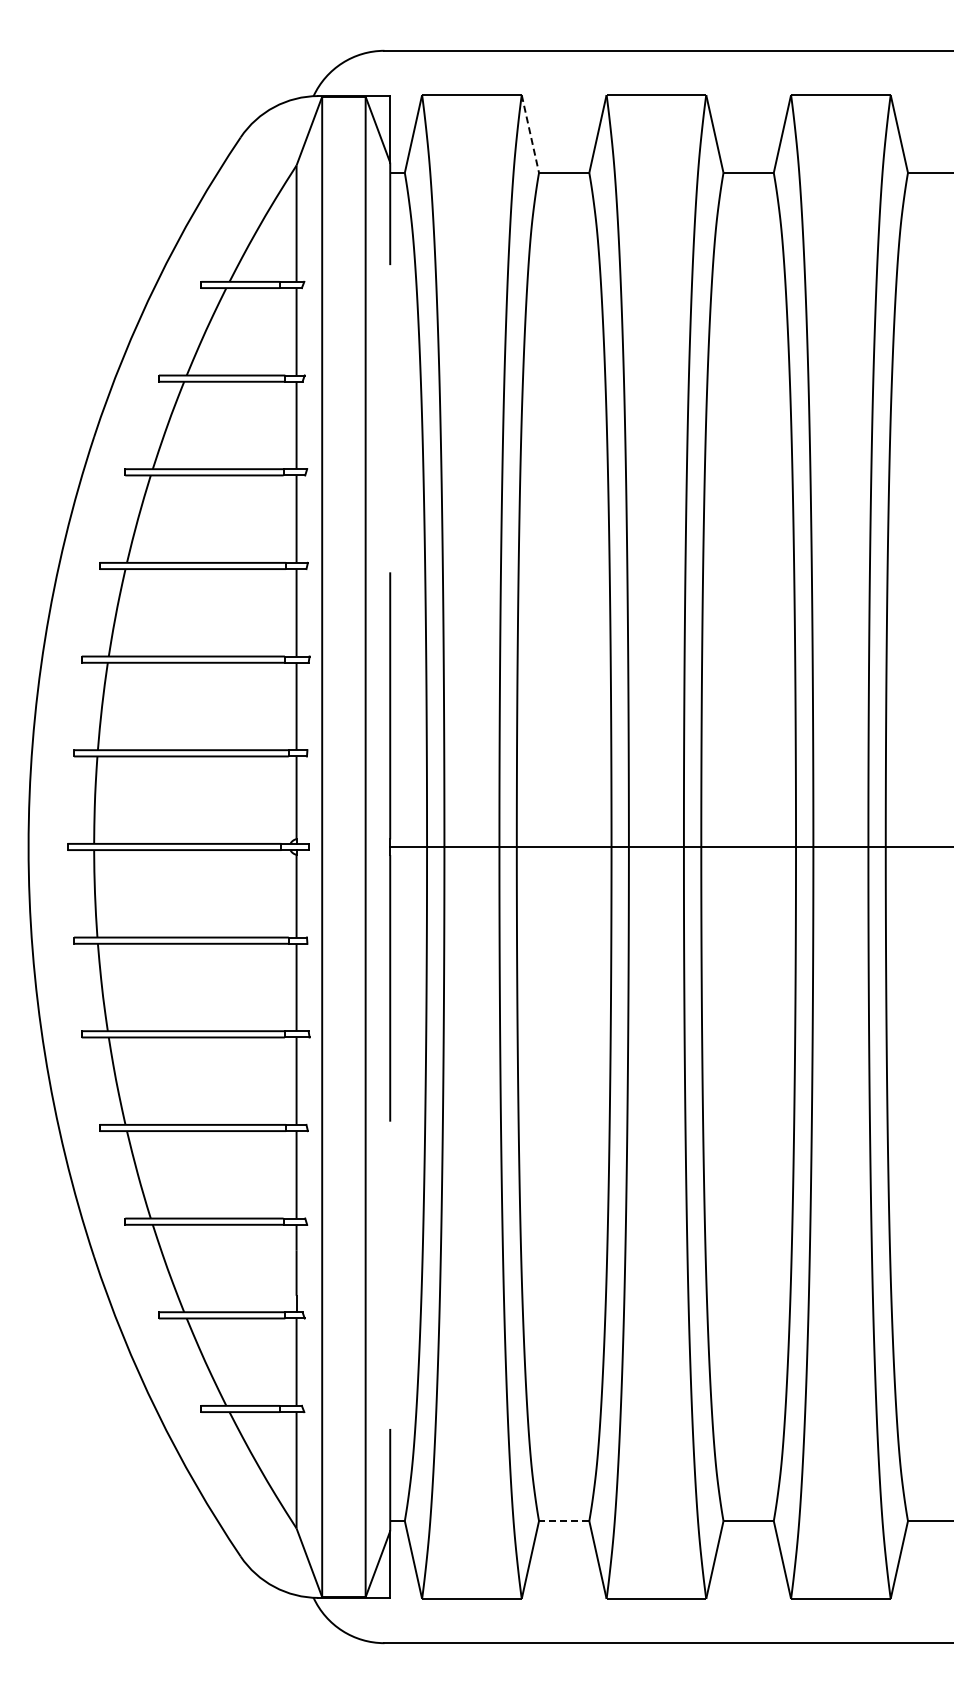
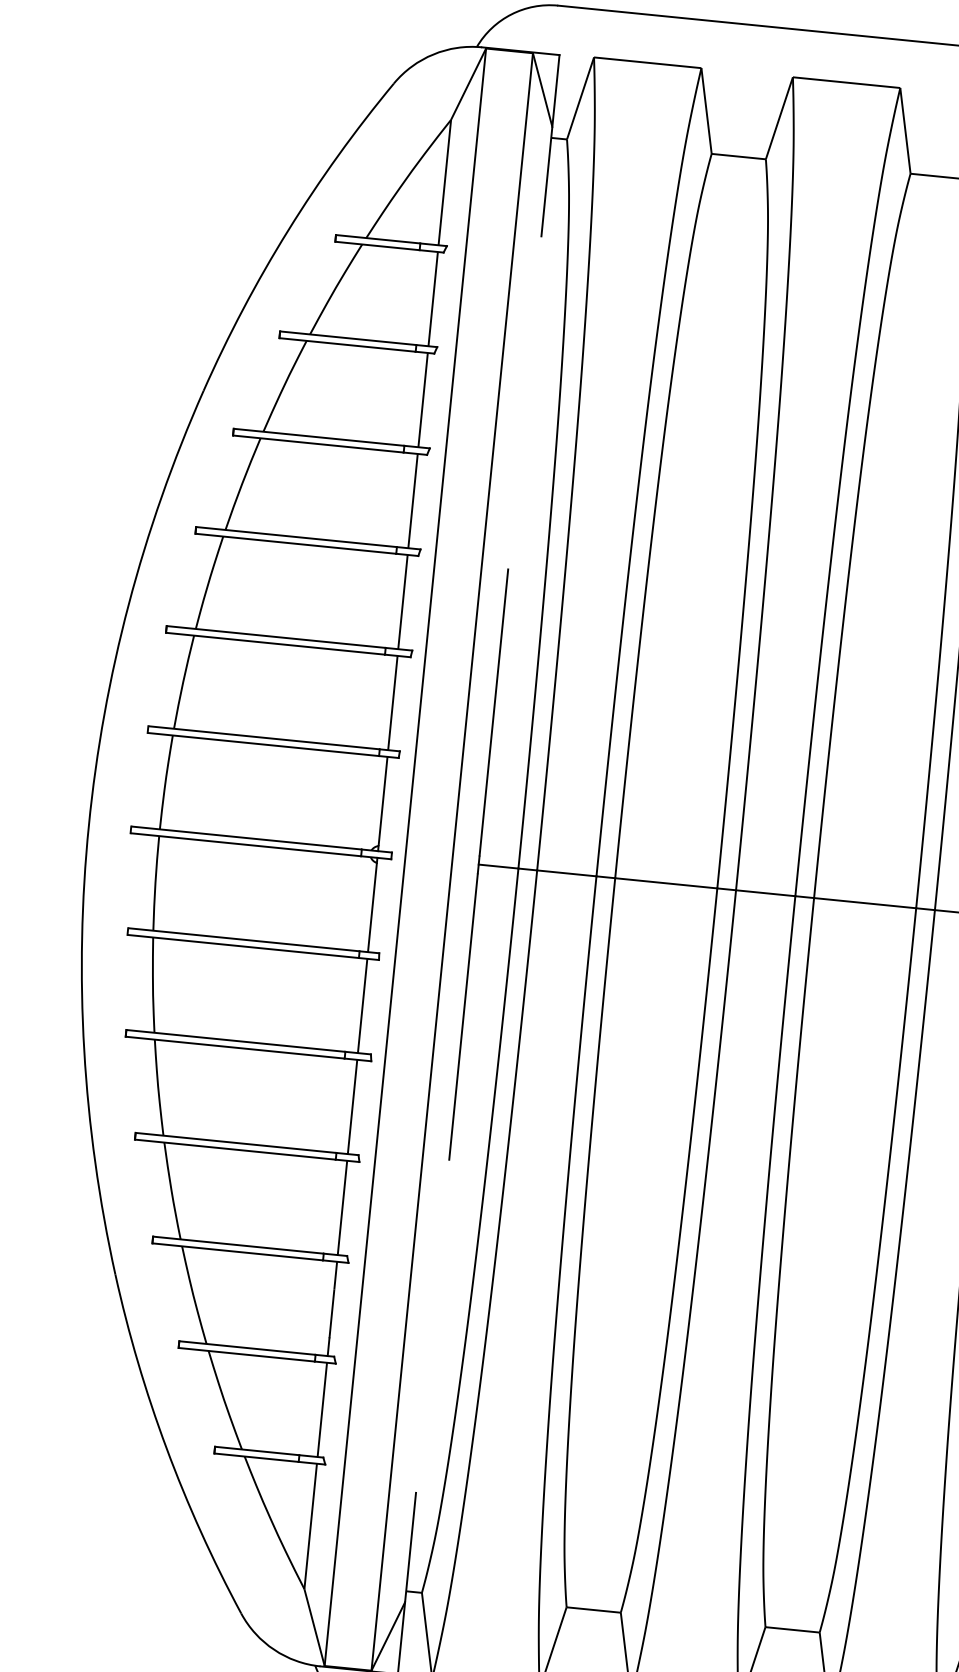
line: (530, 133) -> (706, 110), dashed -> solid
line: (564, 1521) -> (594, 1610), dashed -> solid

